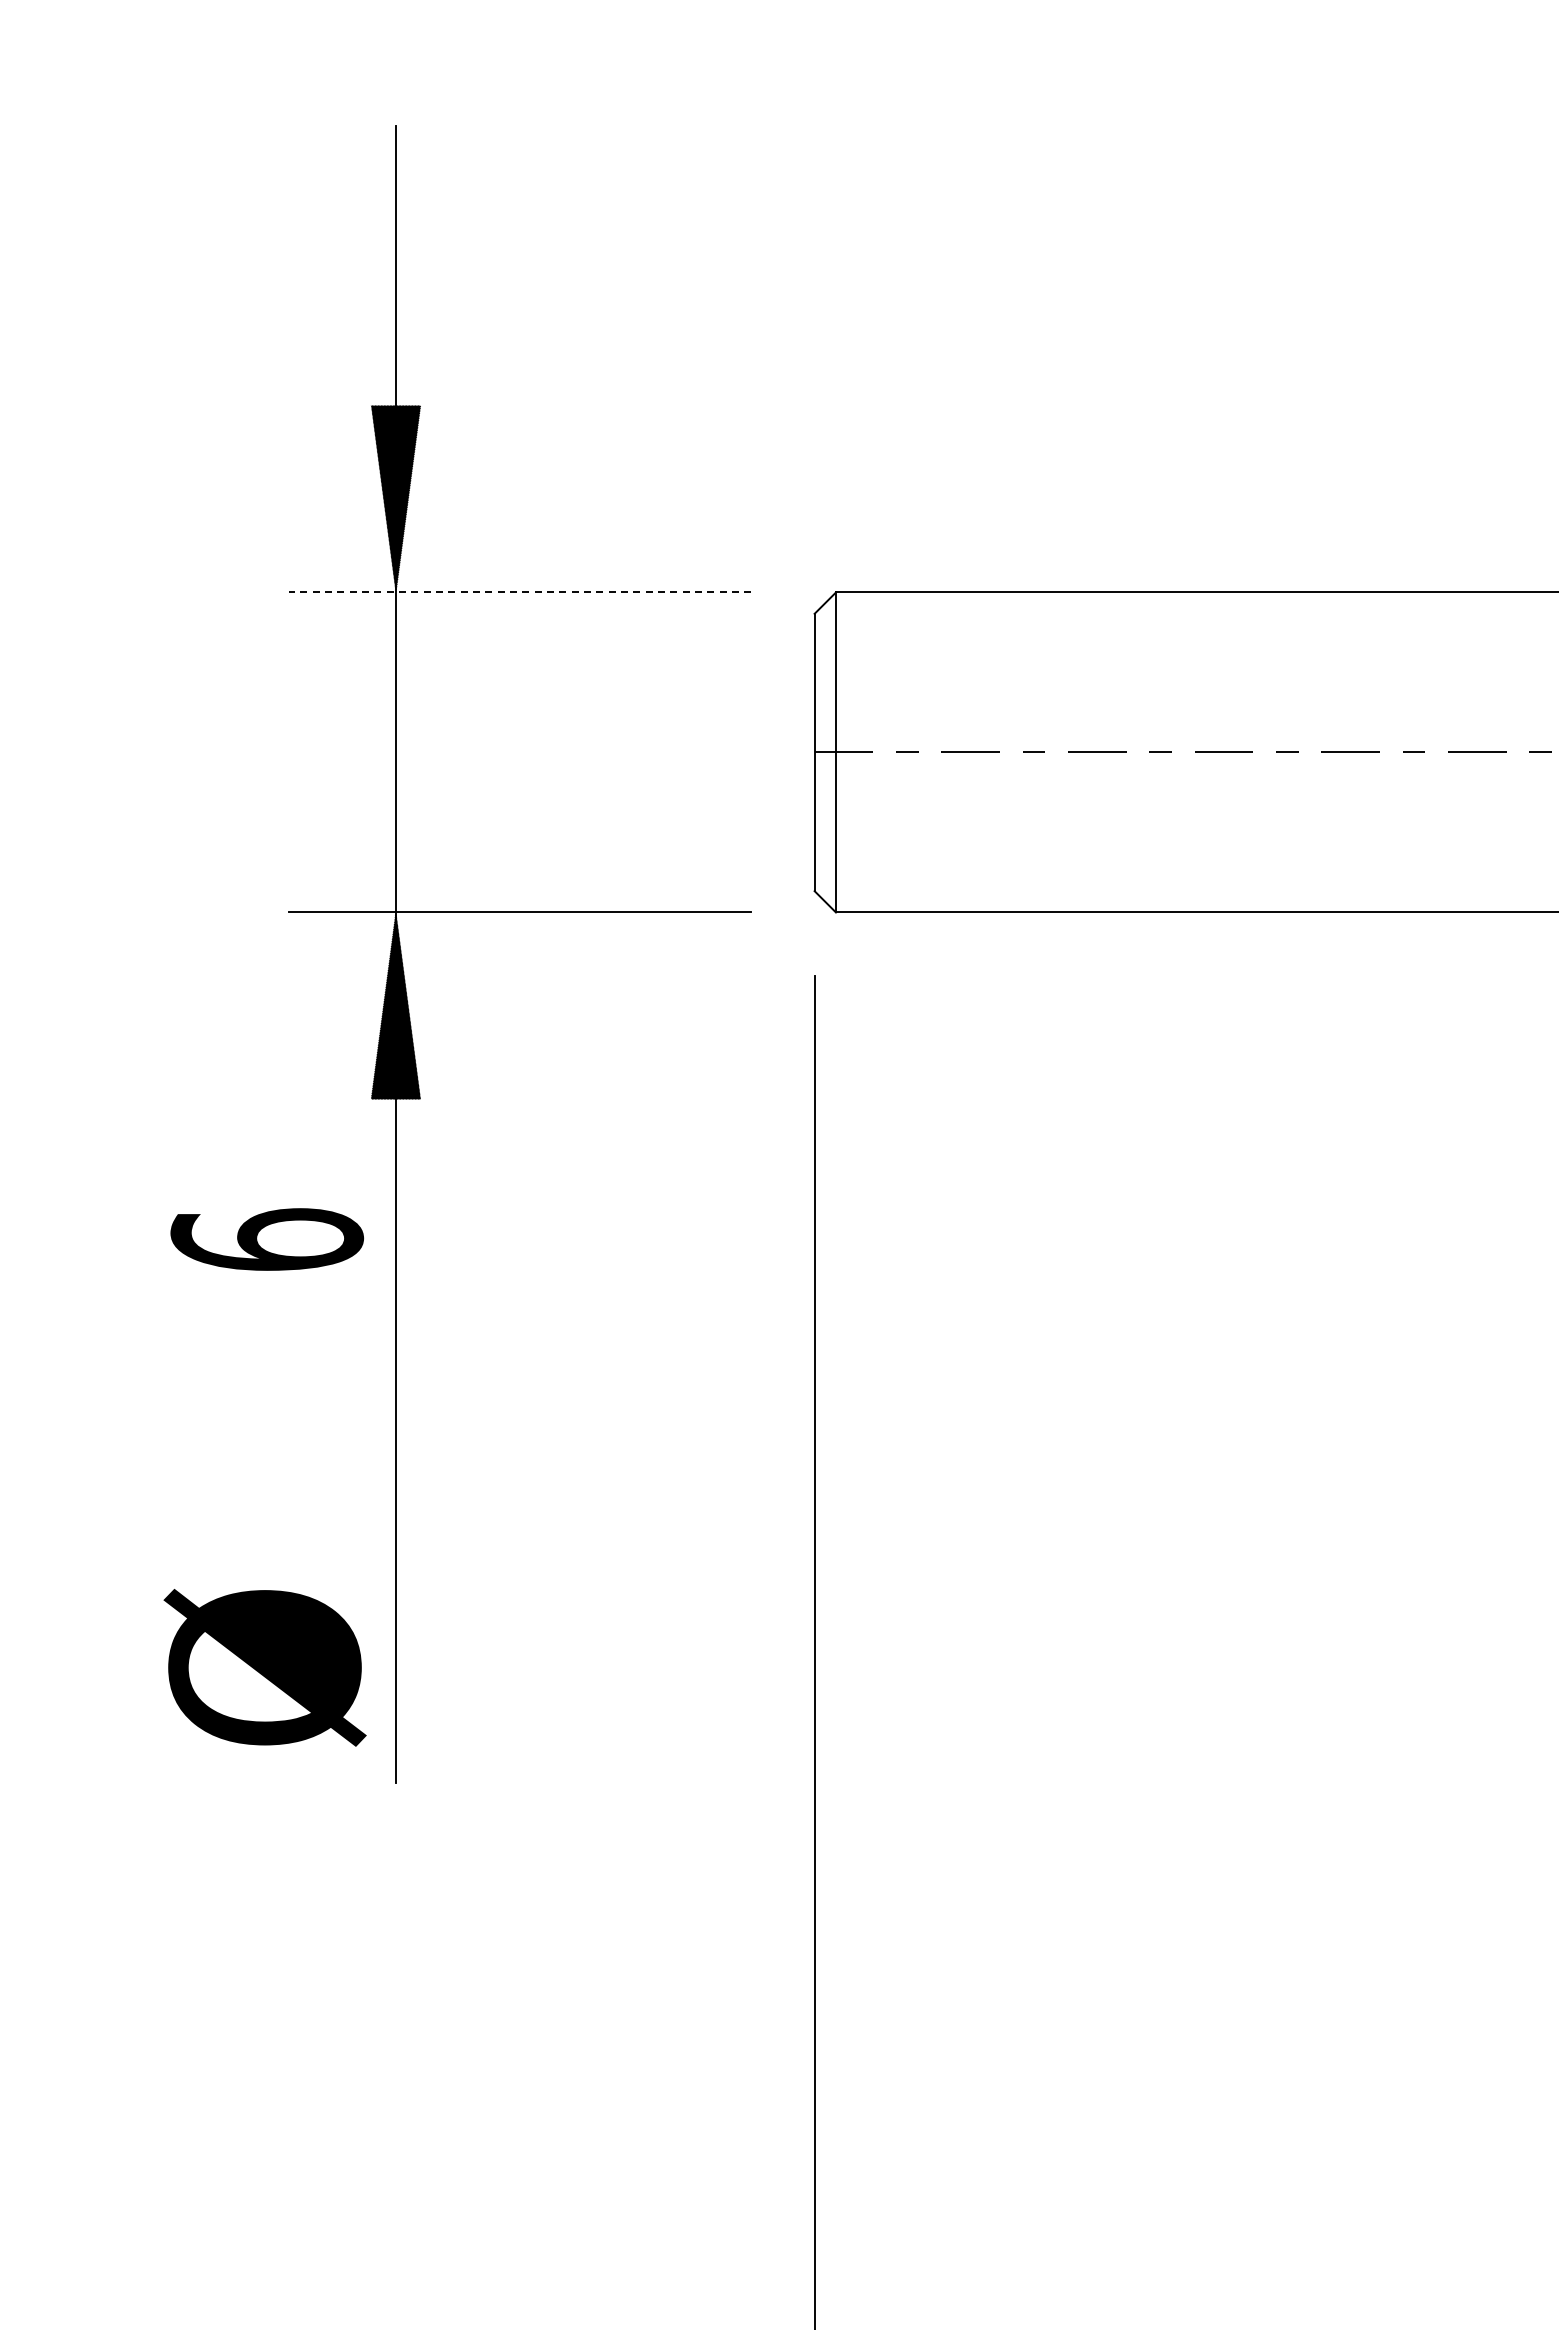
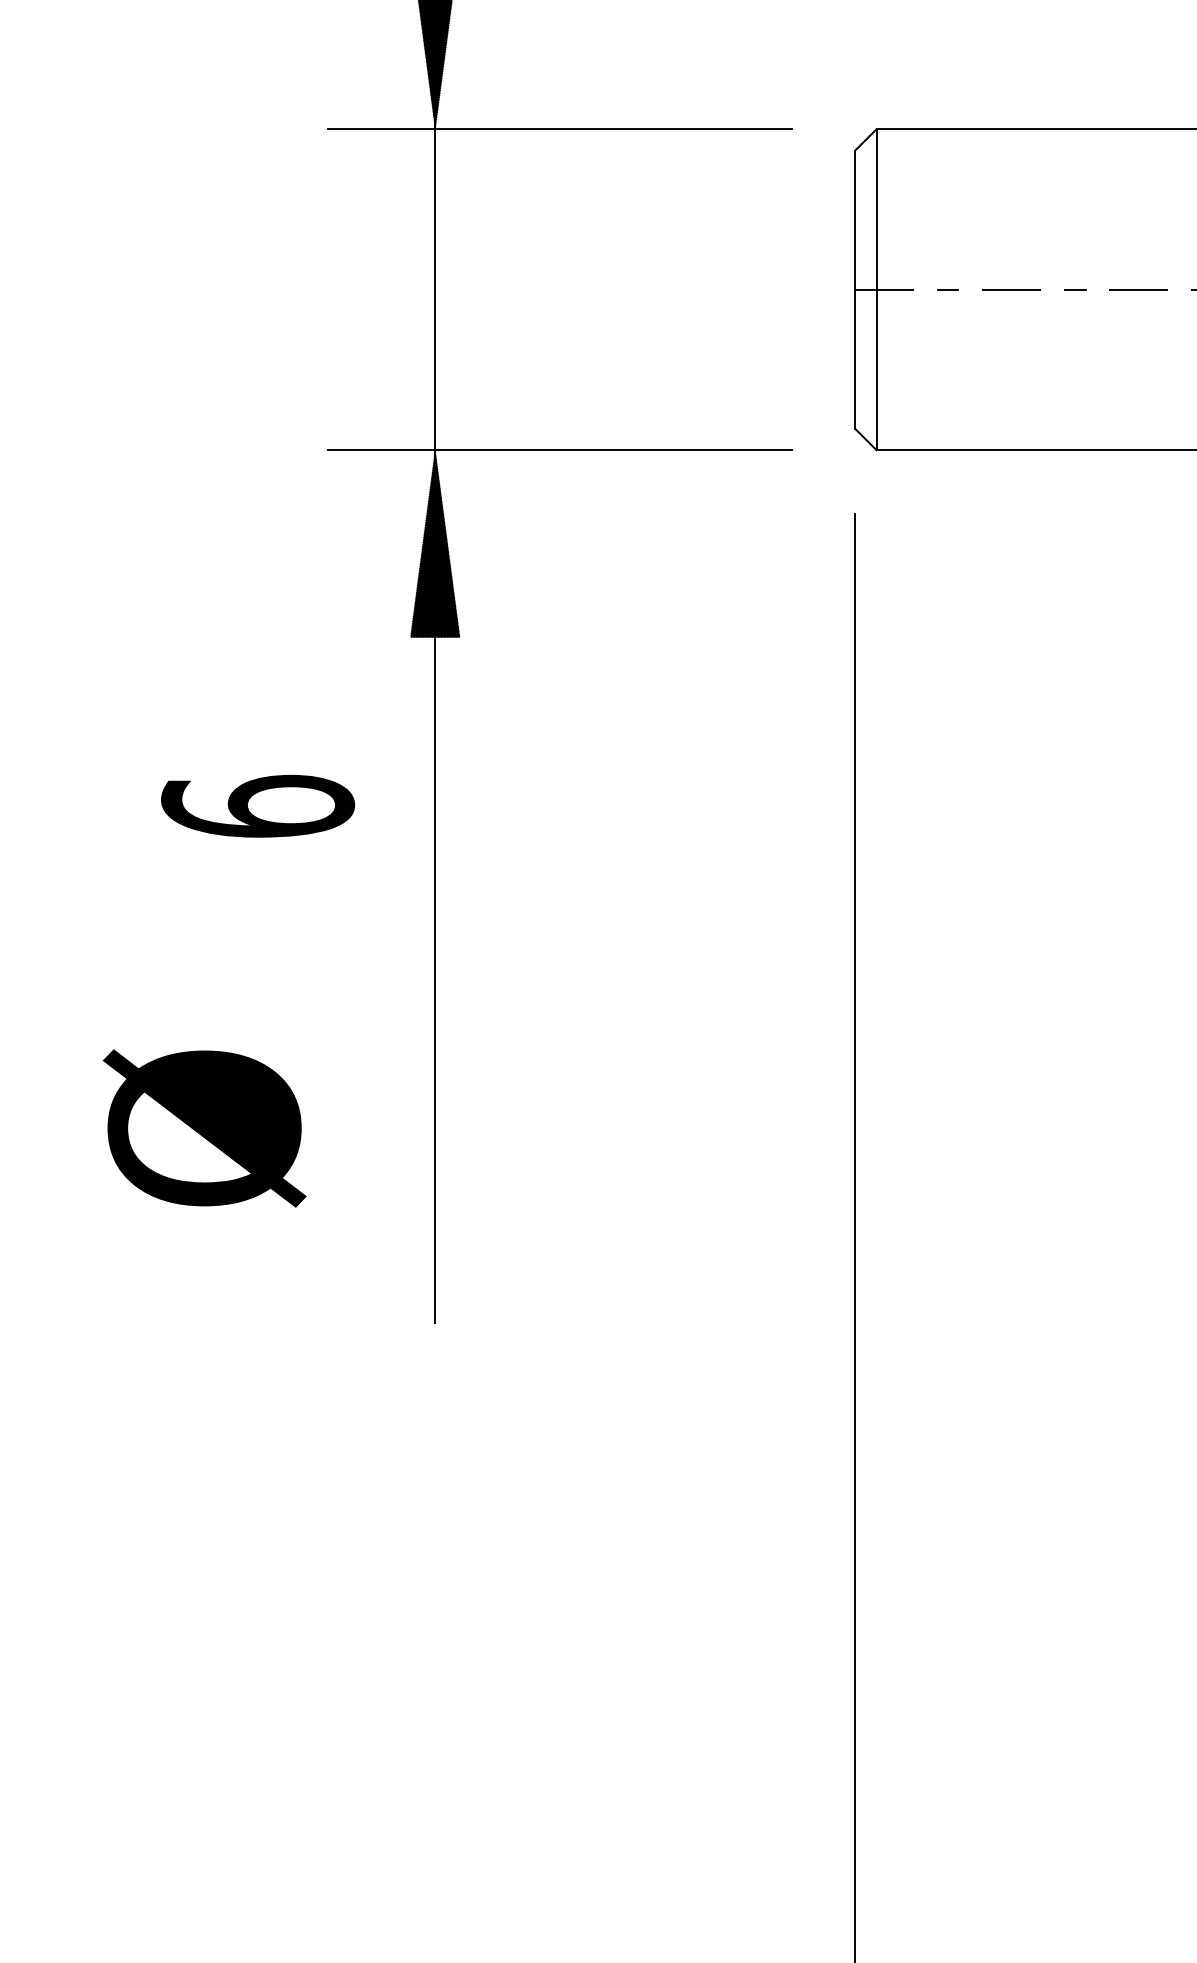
line: (520, 592) -> (560, 129), dashed -> solid
text: (266, 1239) -> (257, 806), moved
text: (264, 1667) -> (204, 1128), moved

